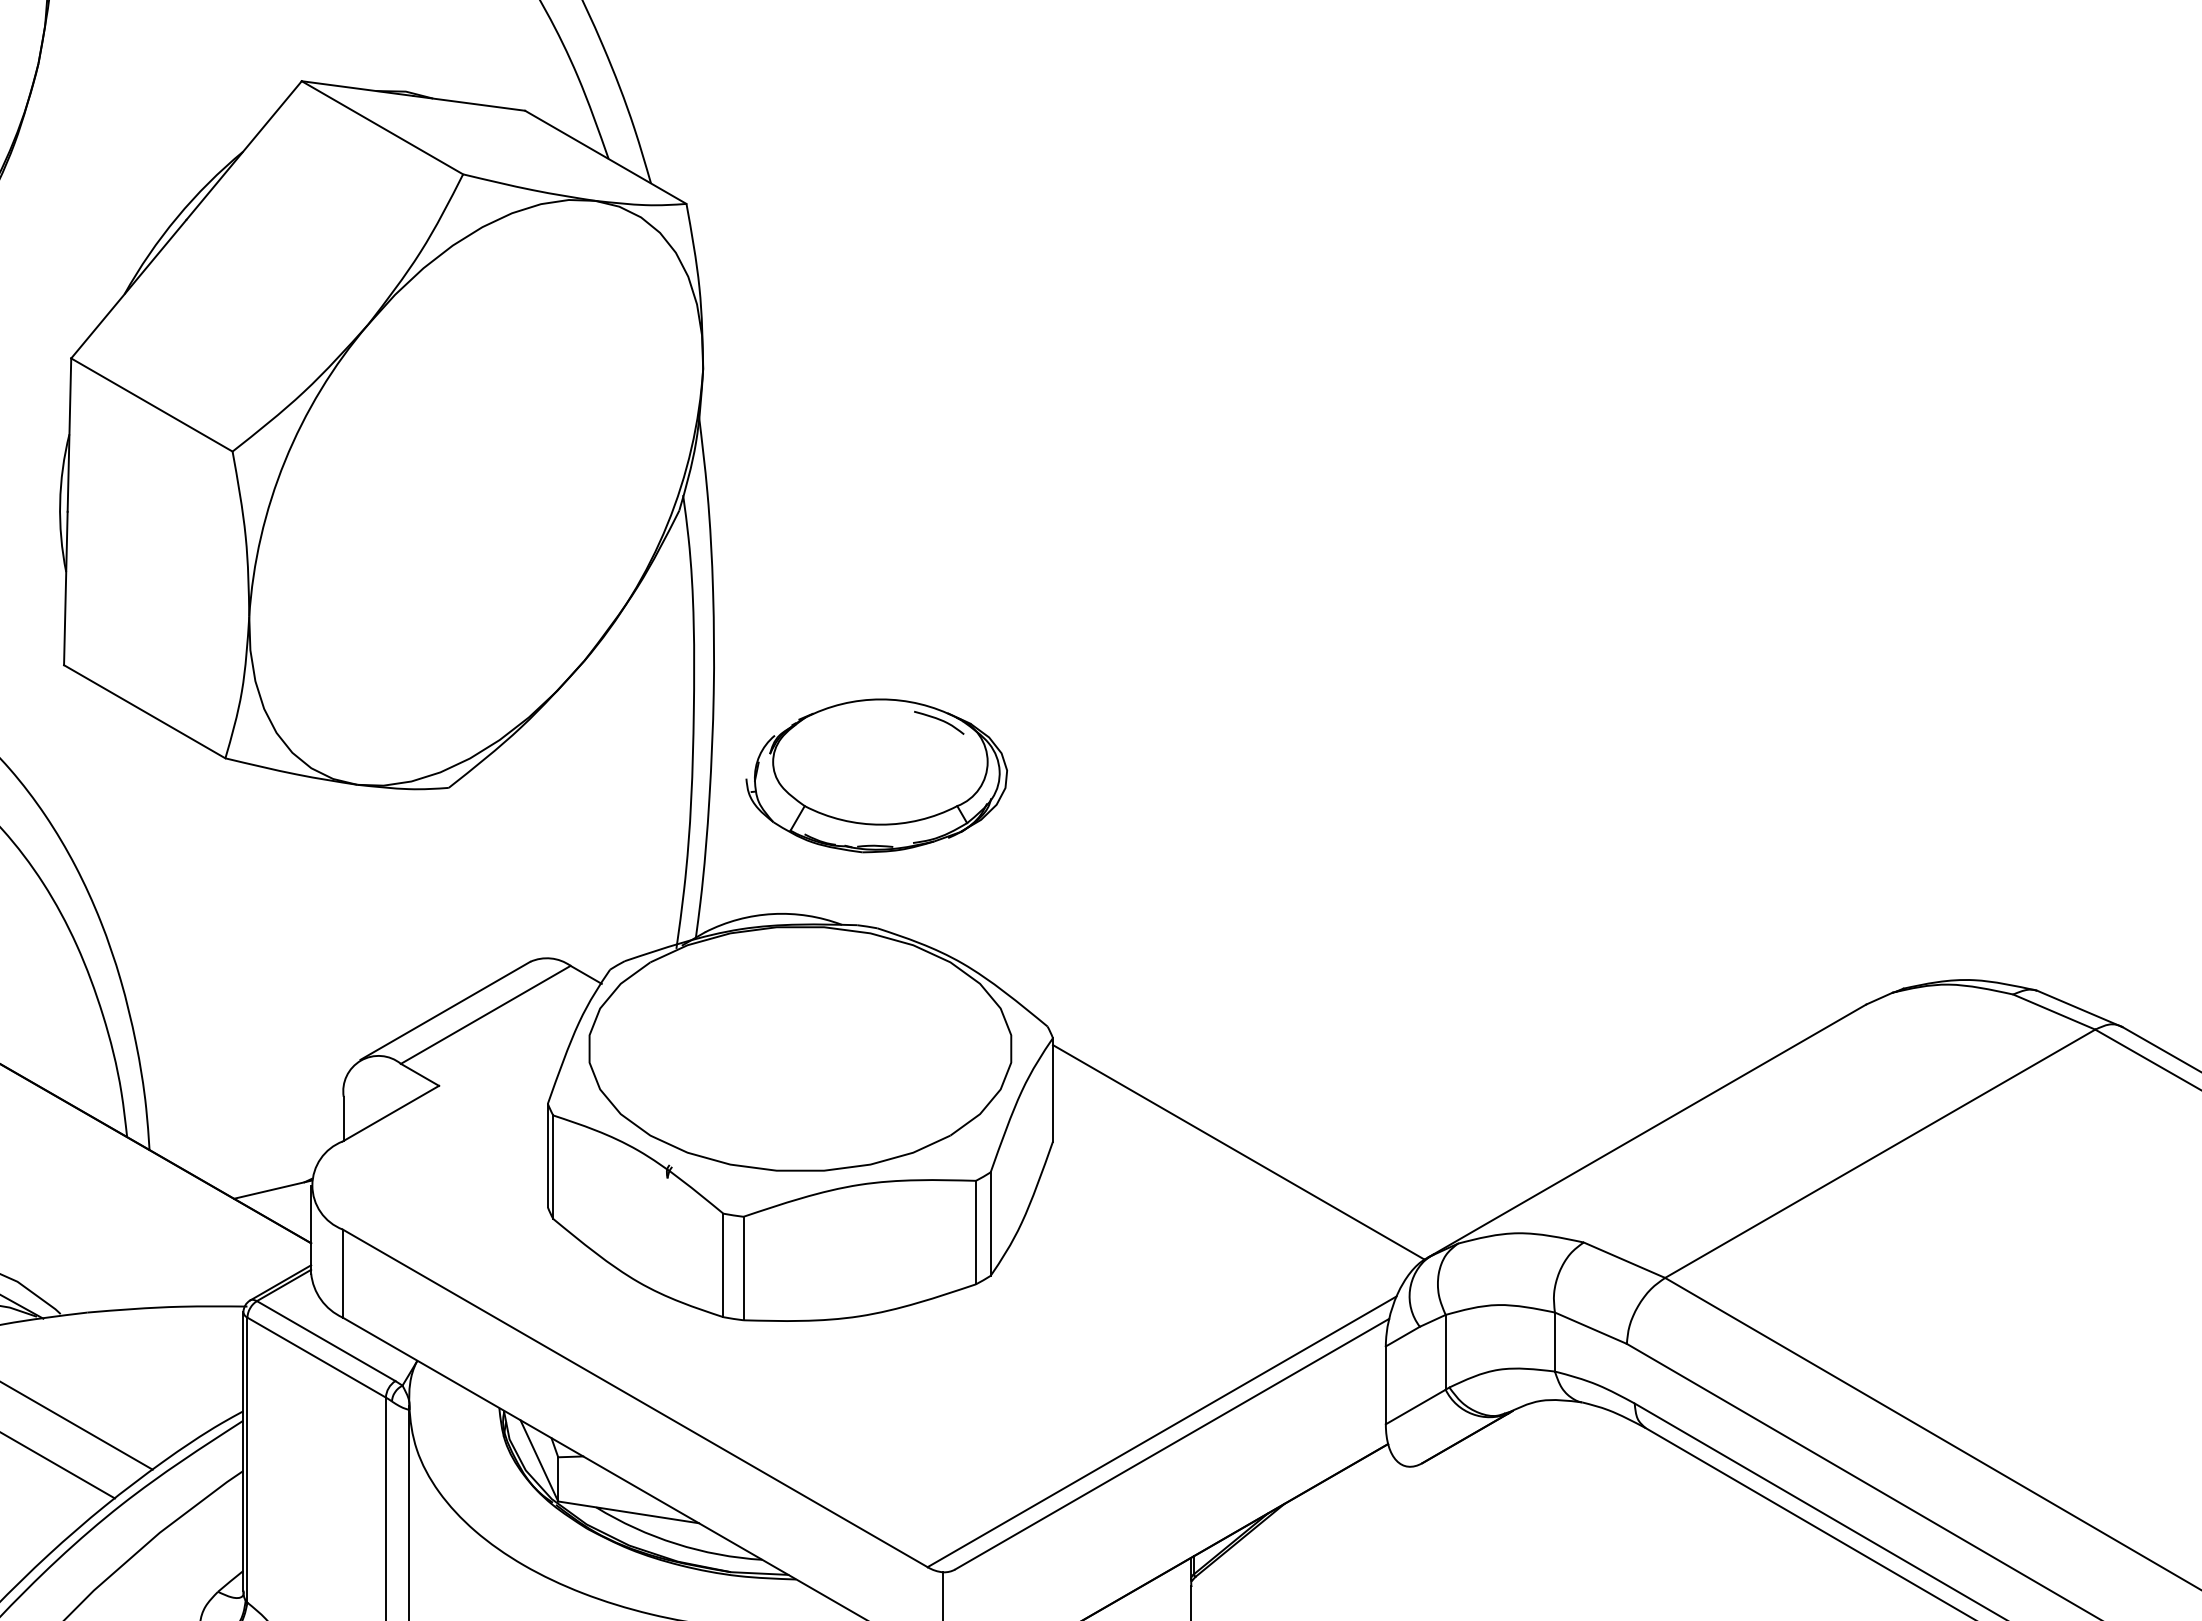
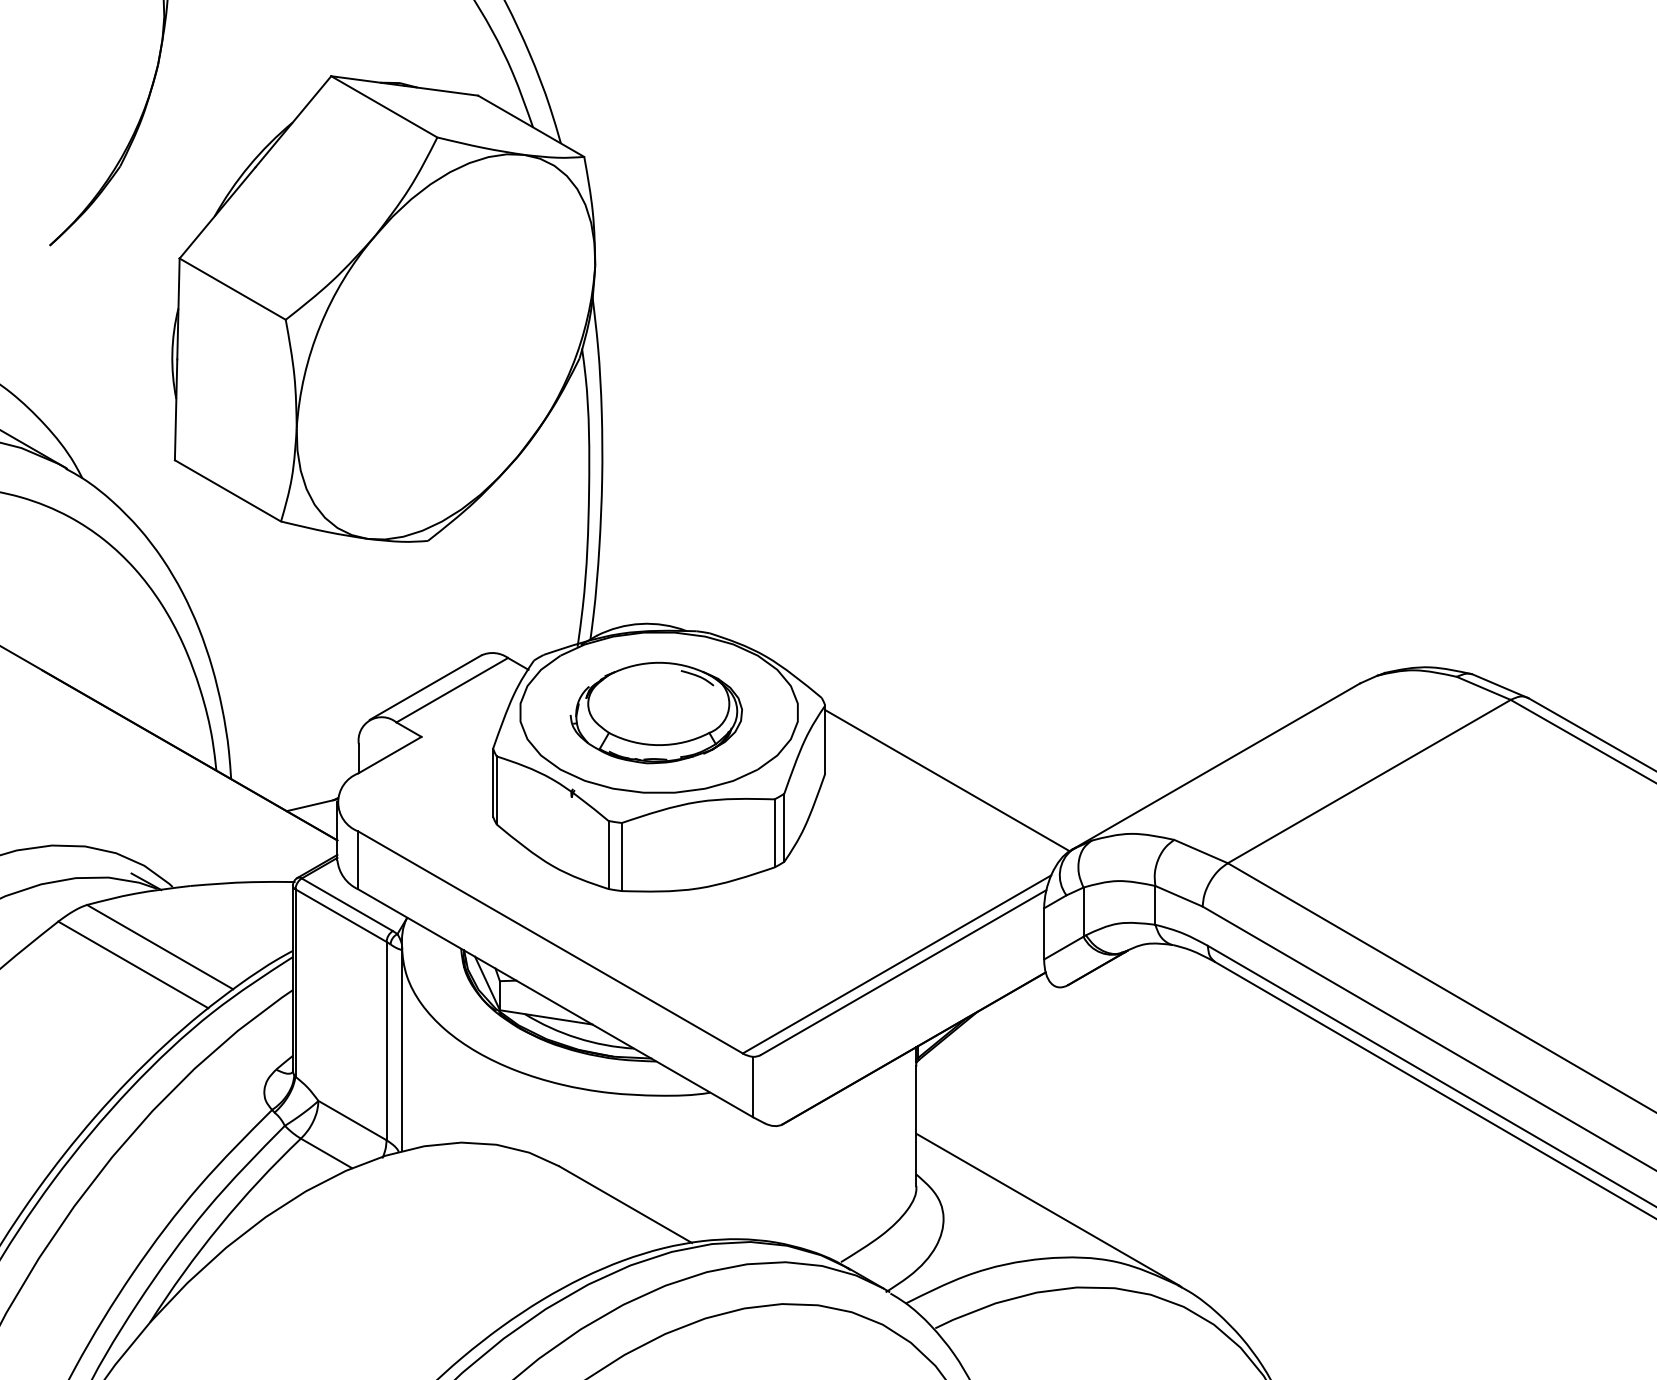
part: (875, 775) -> (655, 712), moved

